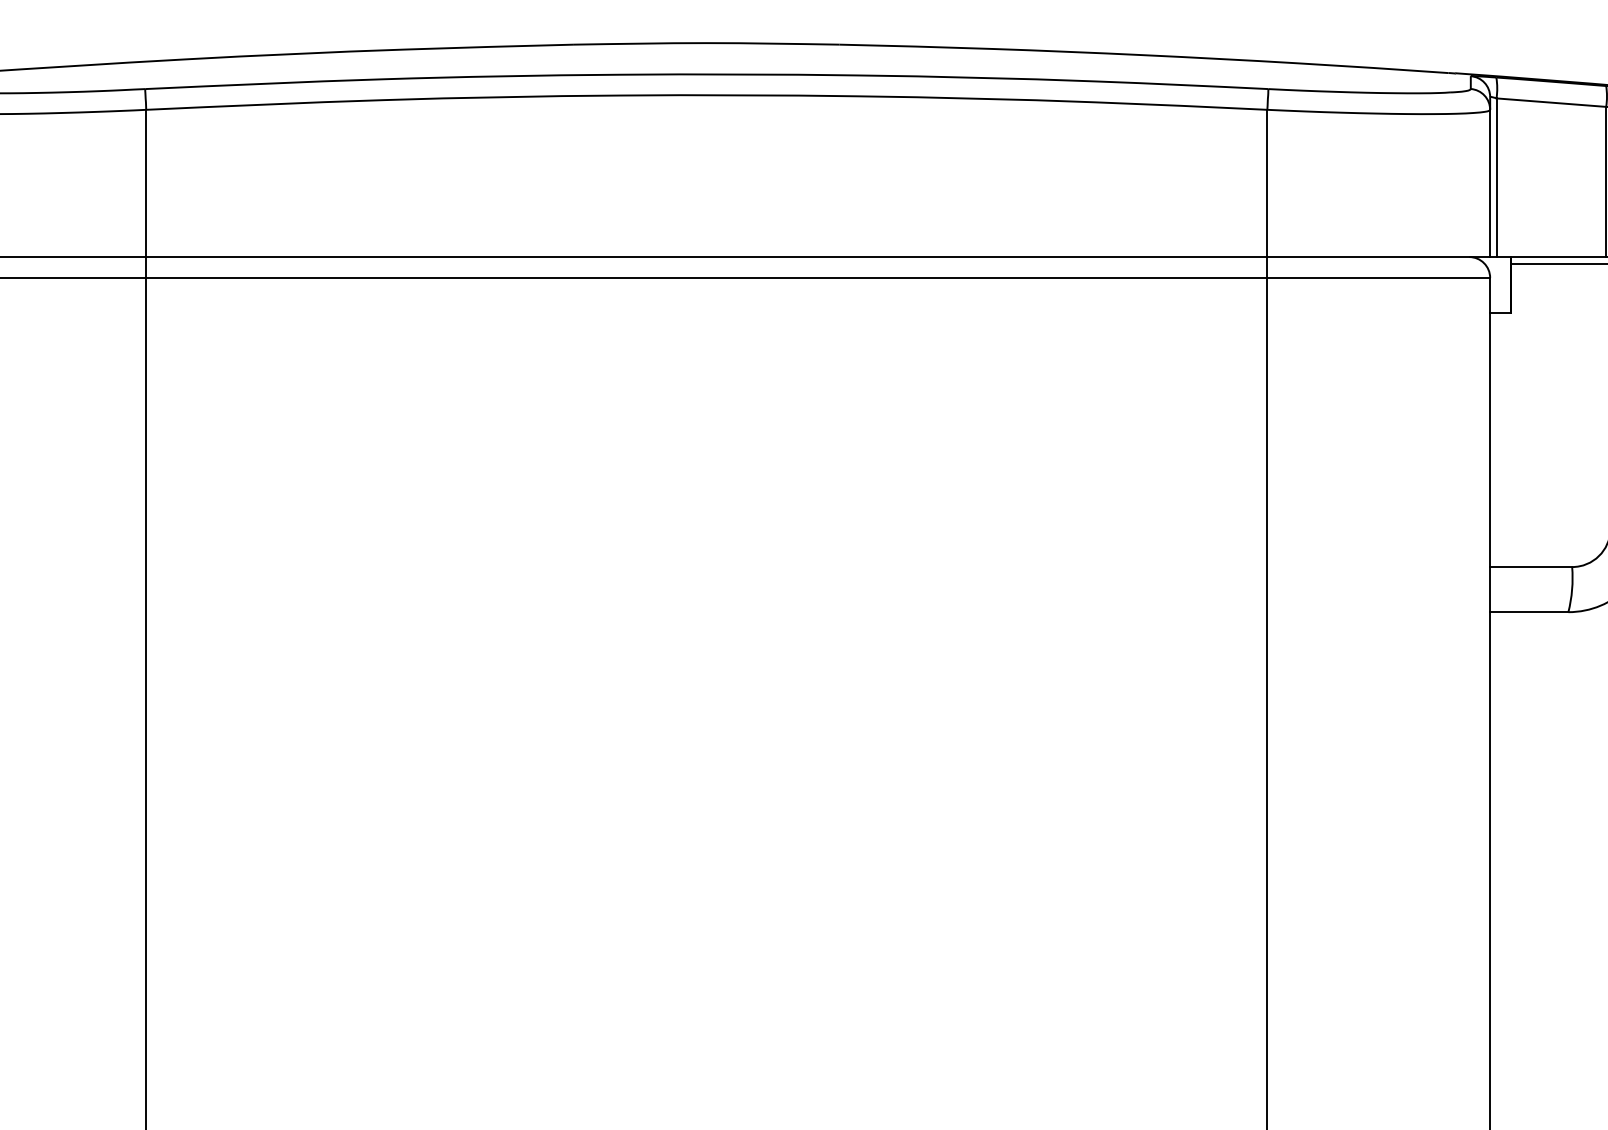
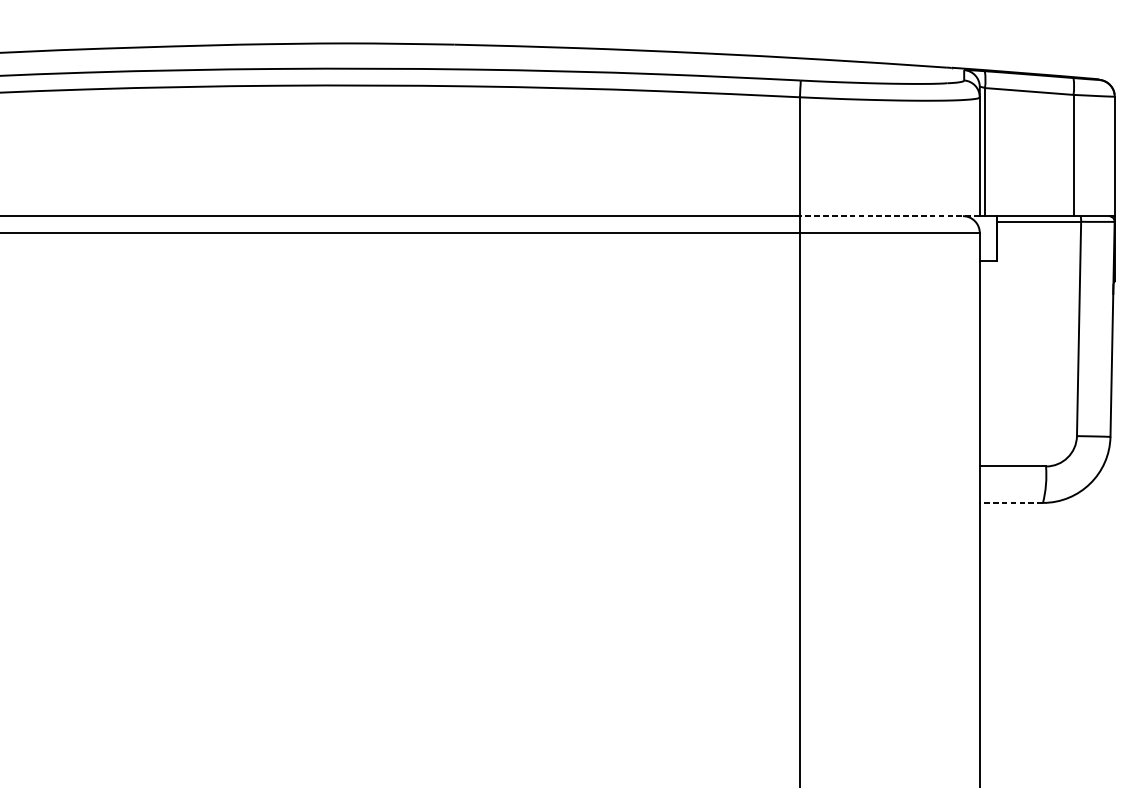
line: (1378, 257) -> (889, 216), solid -> dashed
line: (1528, 612) -> (1010, 503), solid -> dashed

